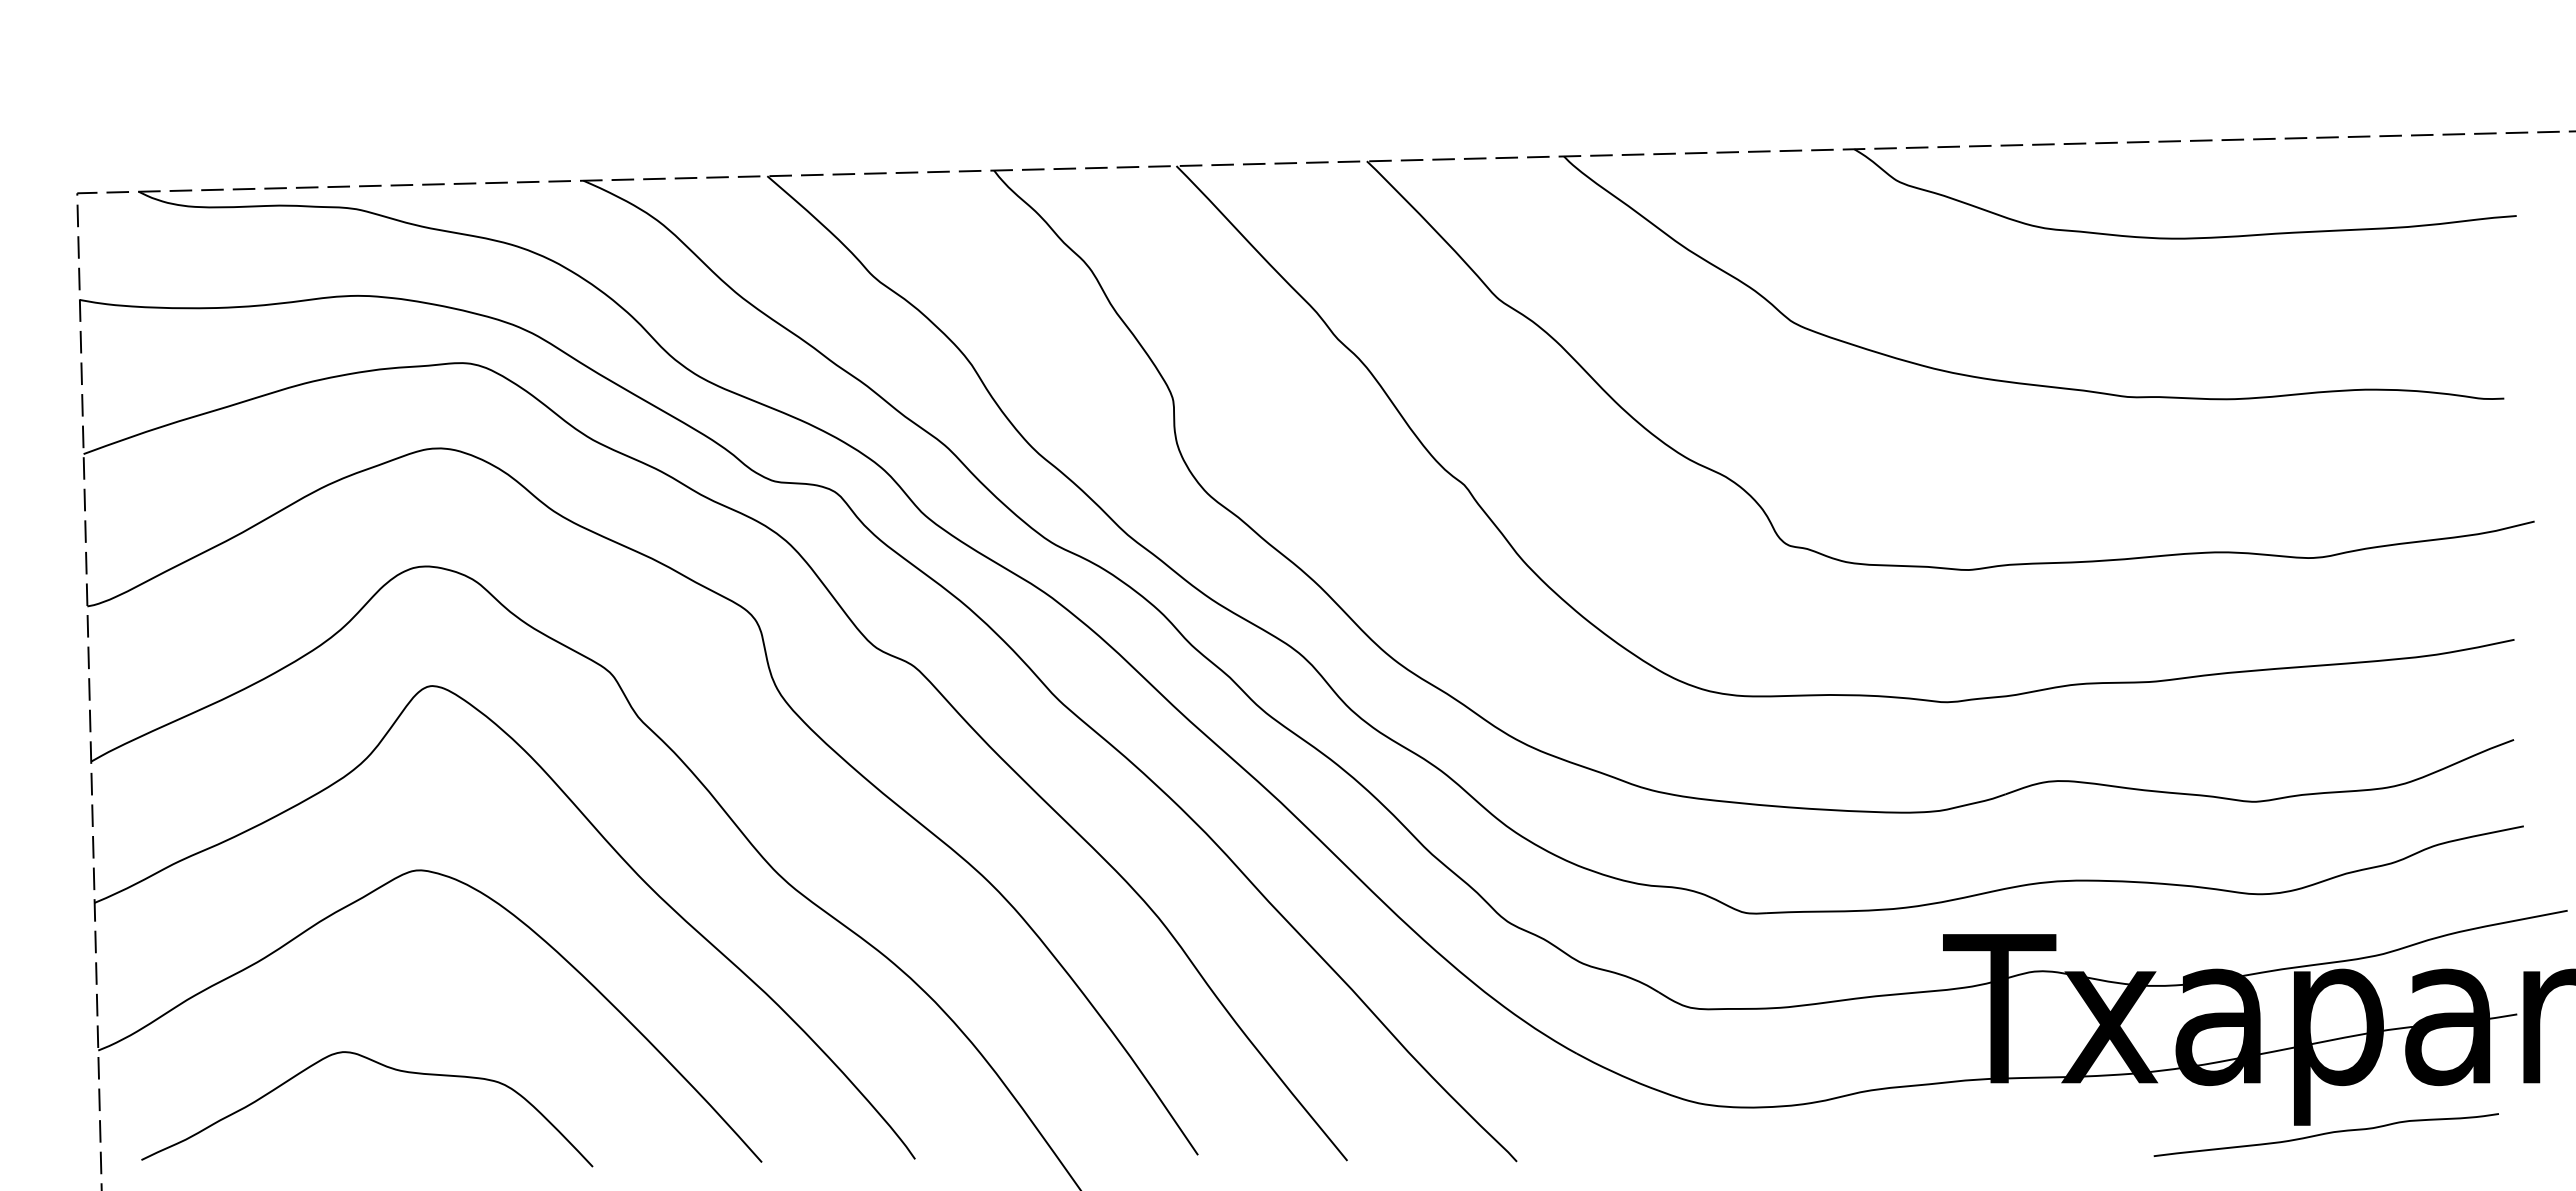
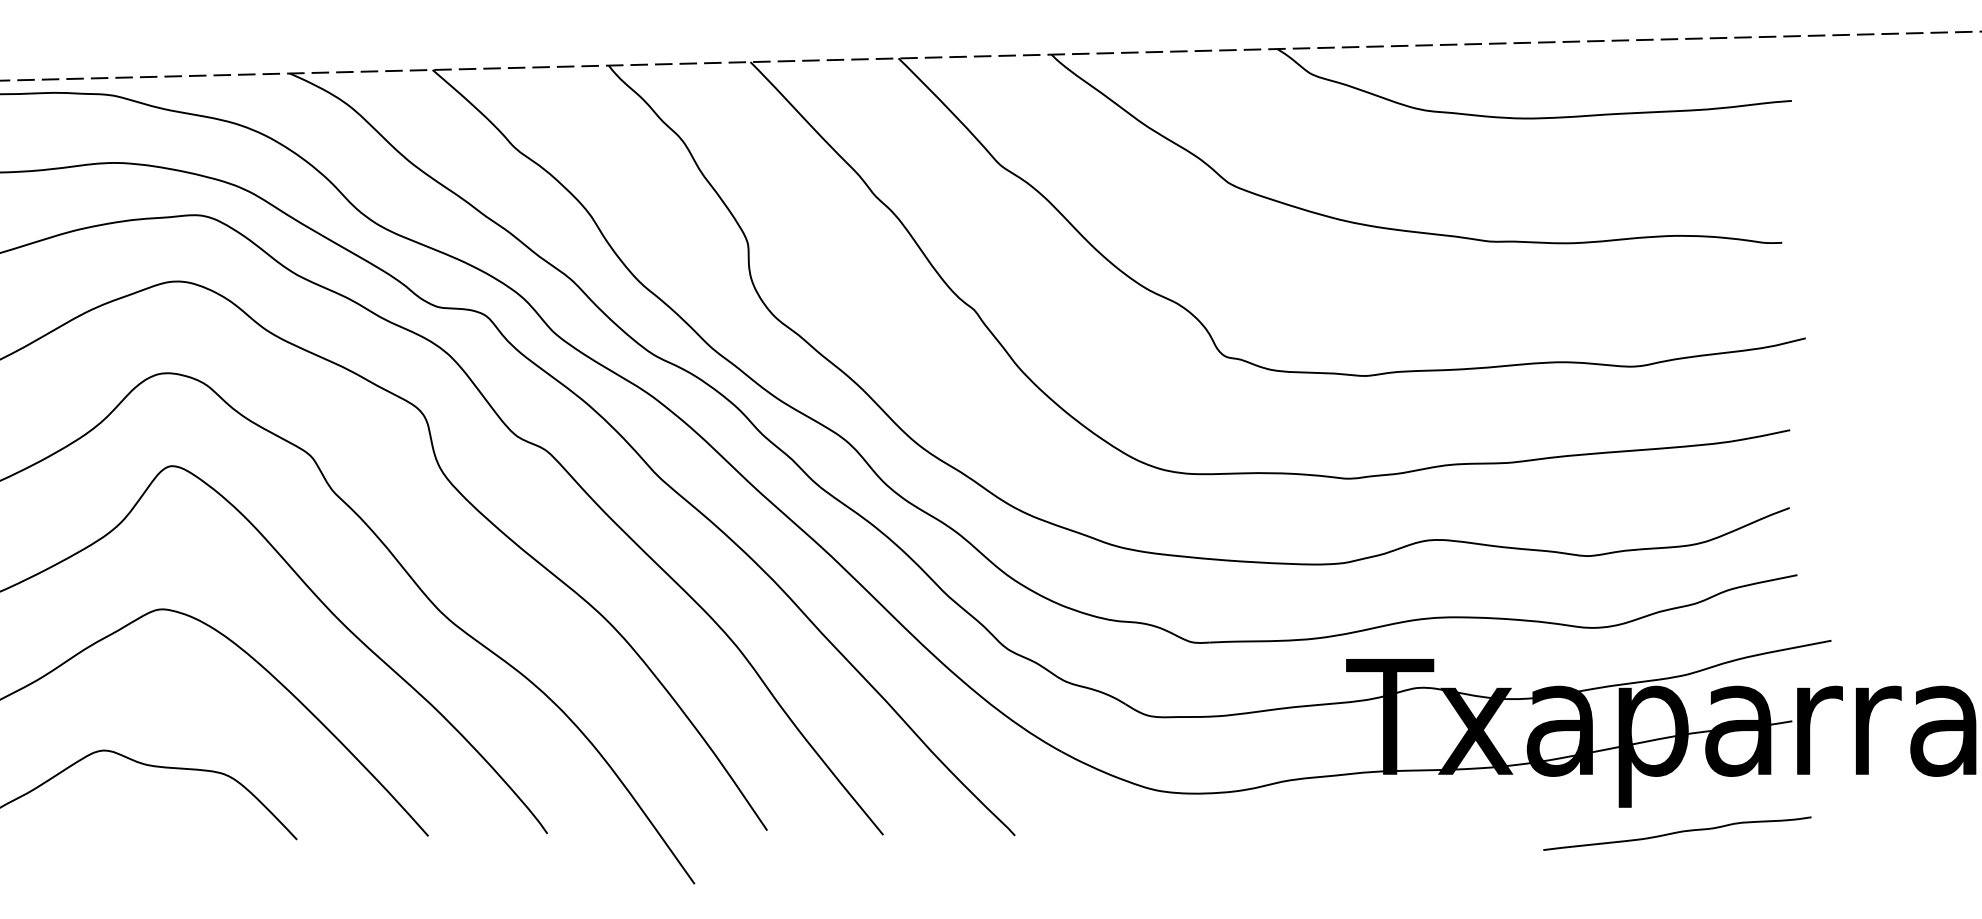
curve: (2325, 1134) -> (1676, 833), moved

